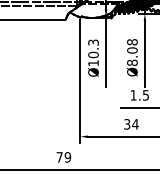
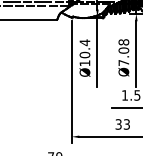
text: (93, 42) -> (84, 42), Ø10.3 -> Ø10.4
text: (132, 62) -> (123, 62), Ø8.08 -> Ø7.08
text: (135, 124) -> (126, 124), 34 -> 33

